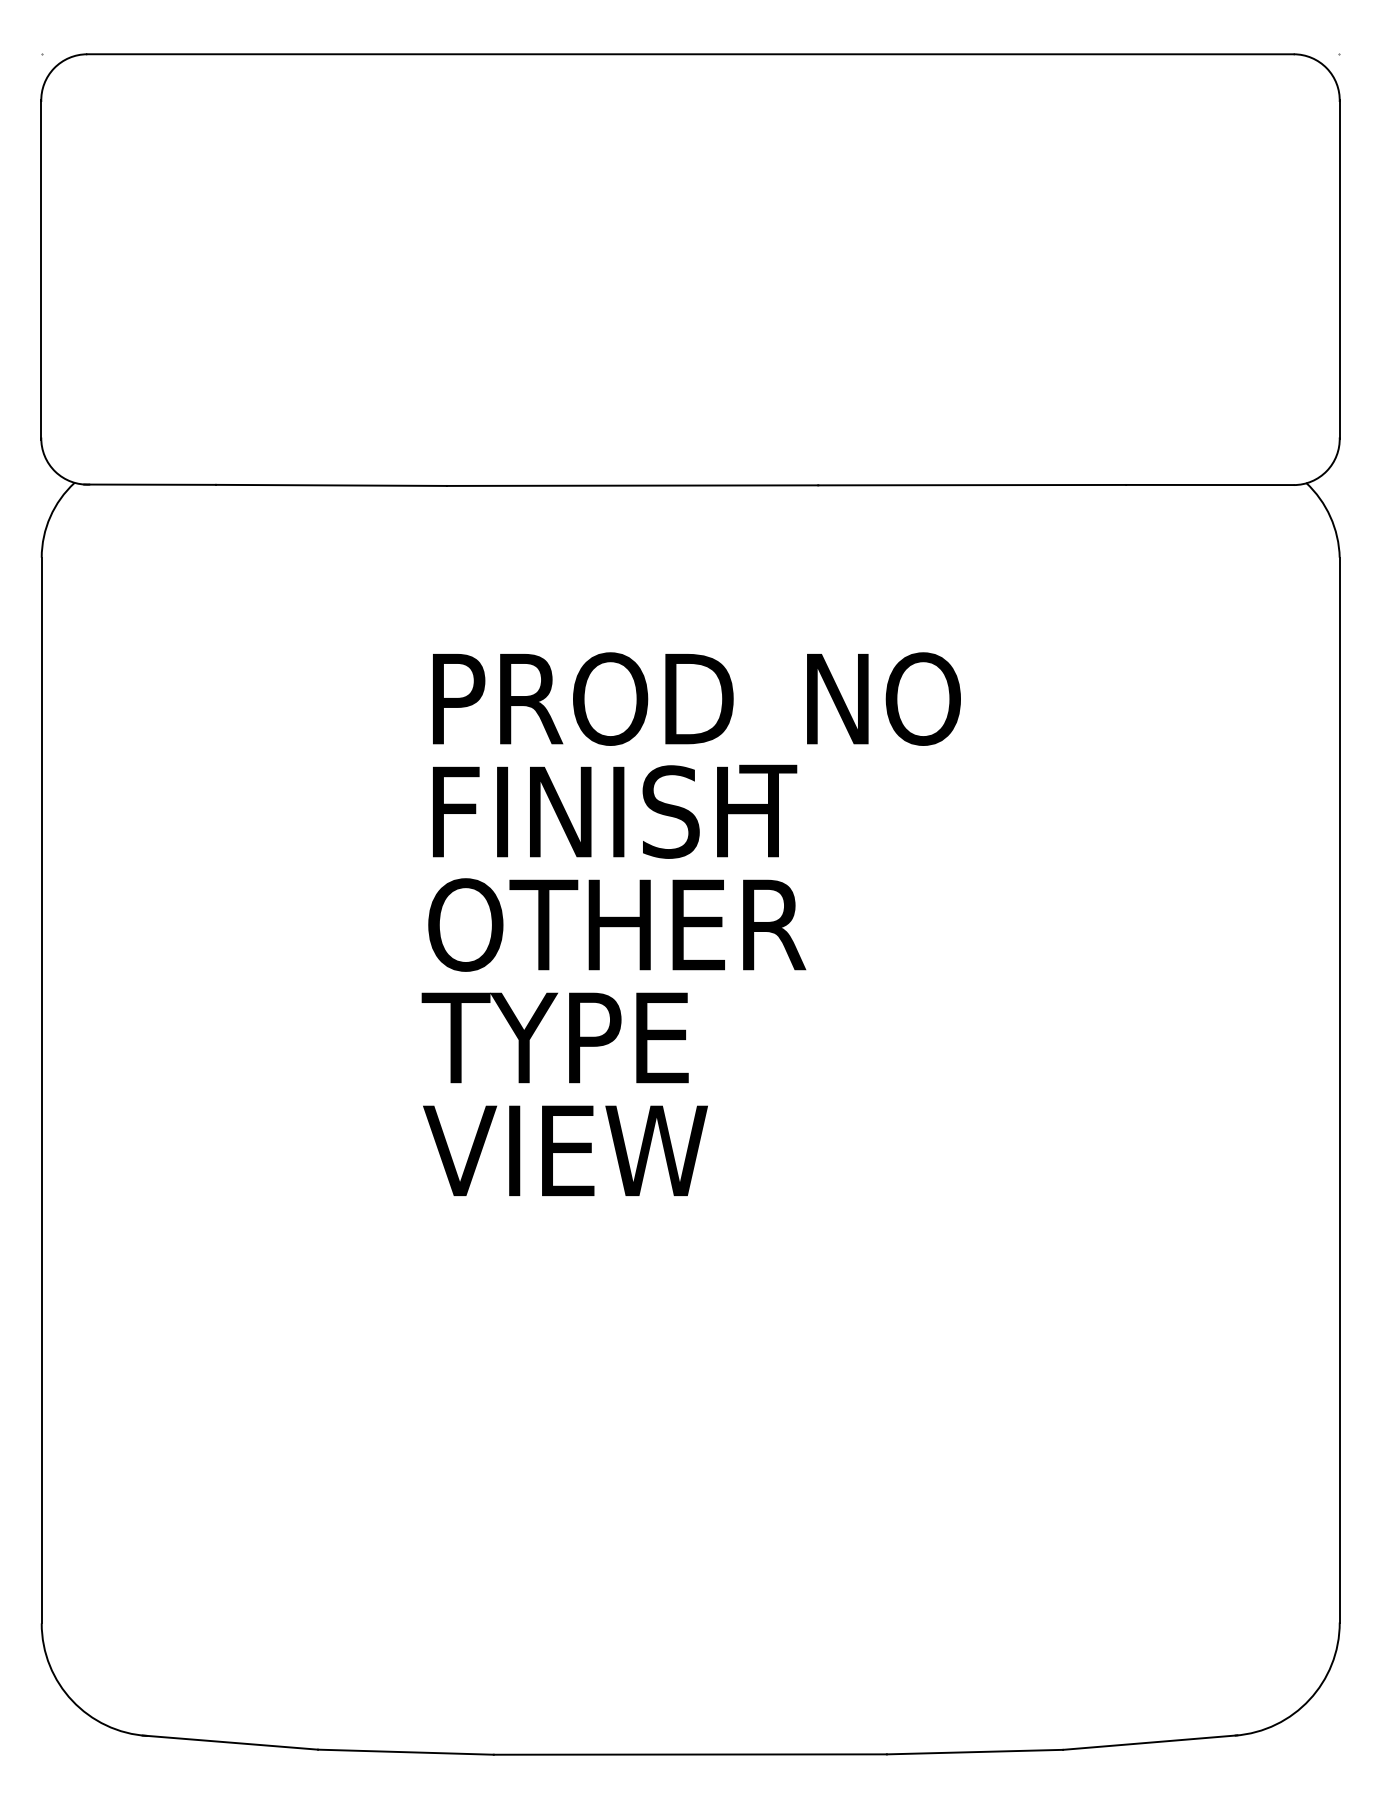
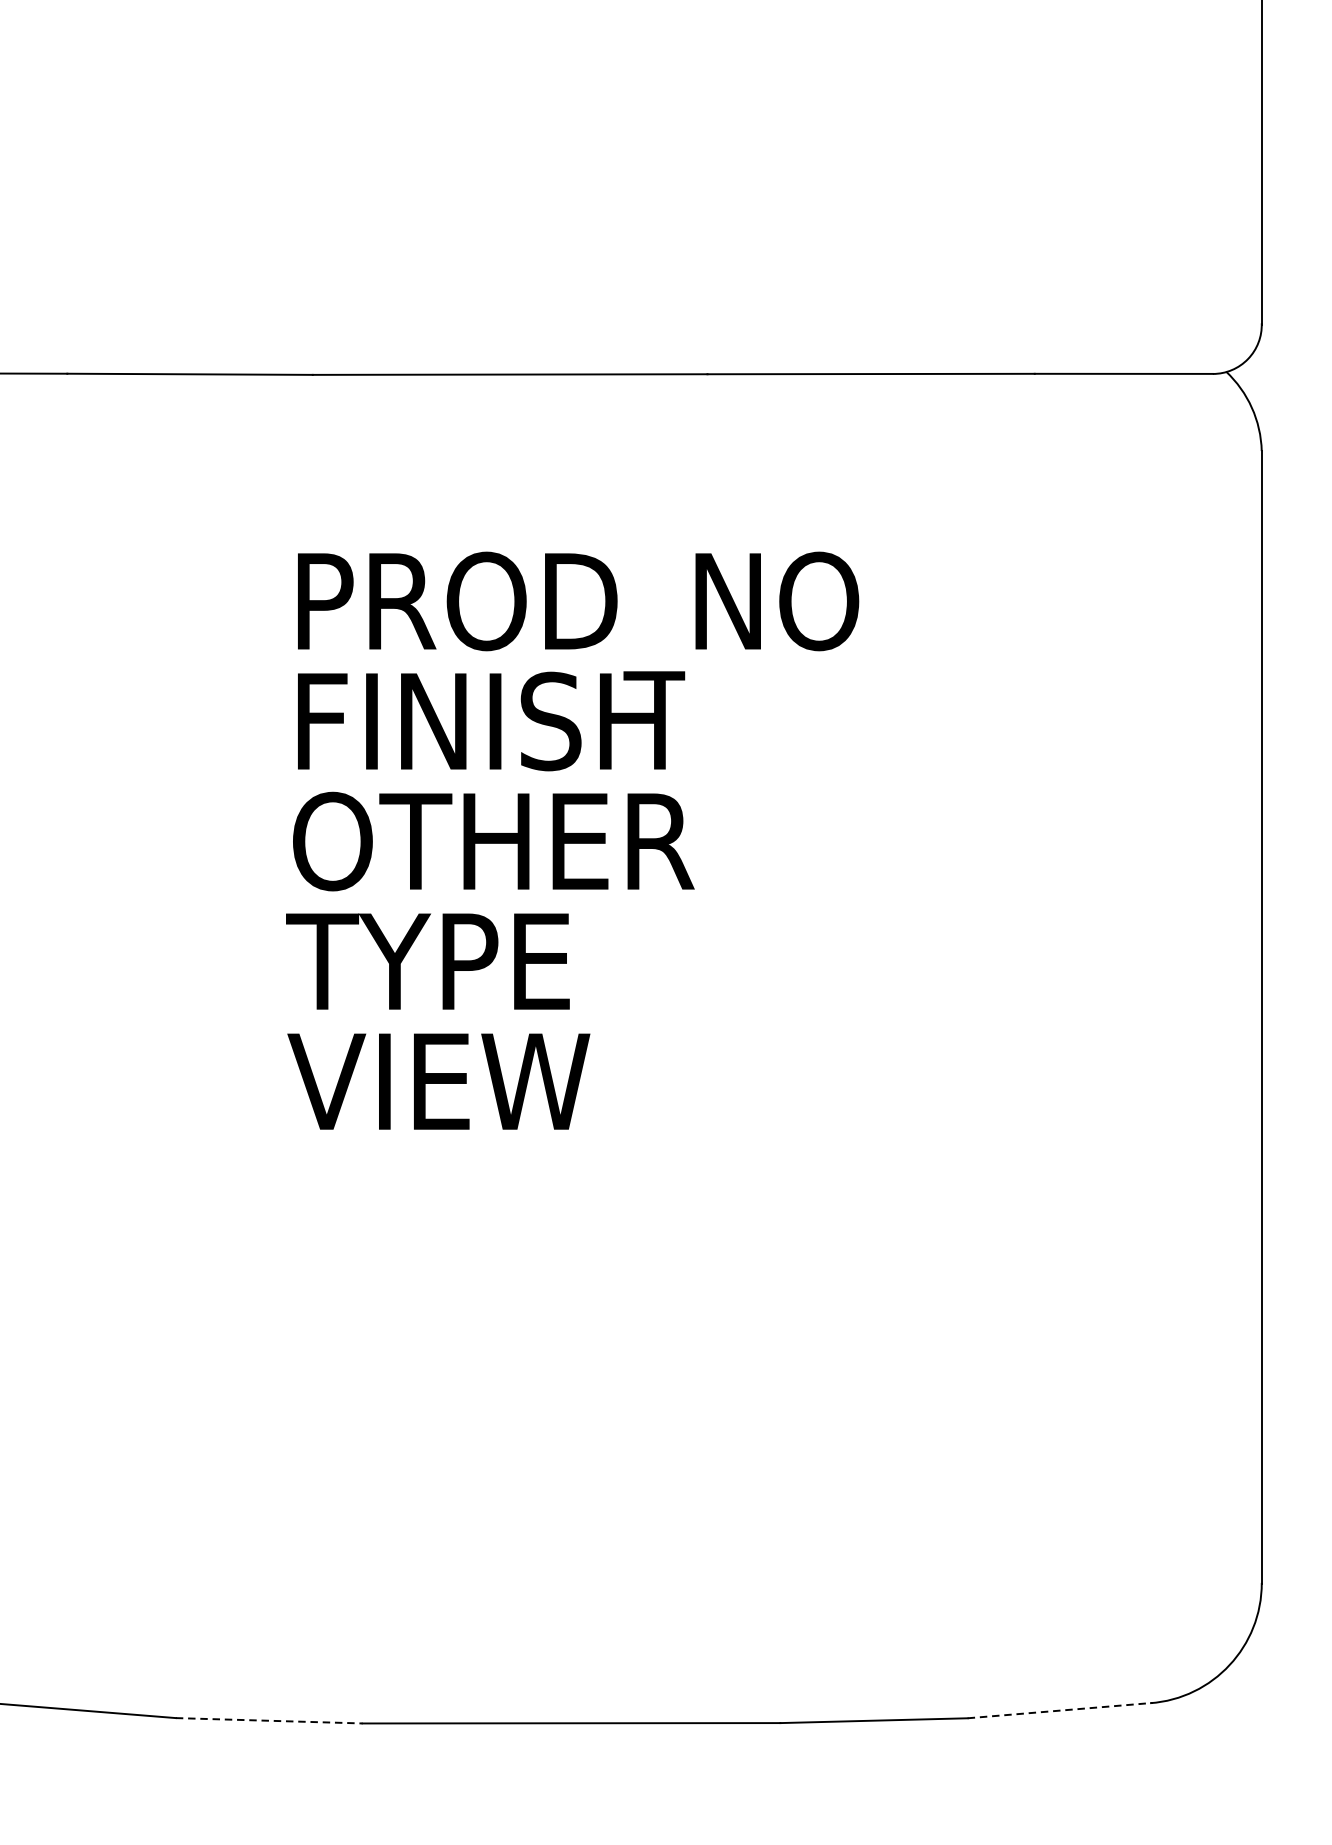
line: (1150, 1742) -> (1060, 1710), solid -> dashed
line: (405, 1752) -> (268, 1721), solid -> dashed

